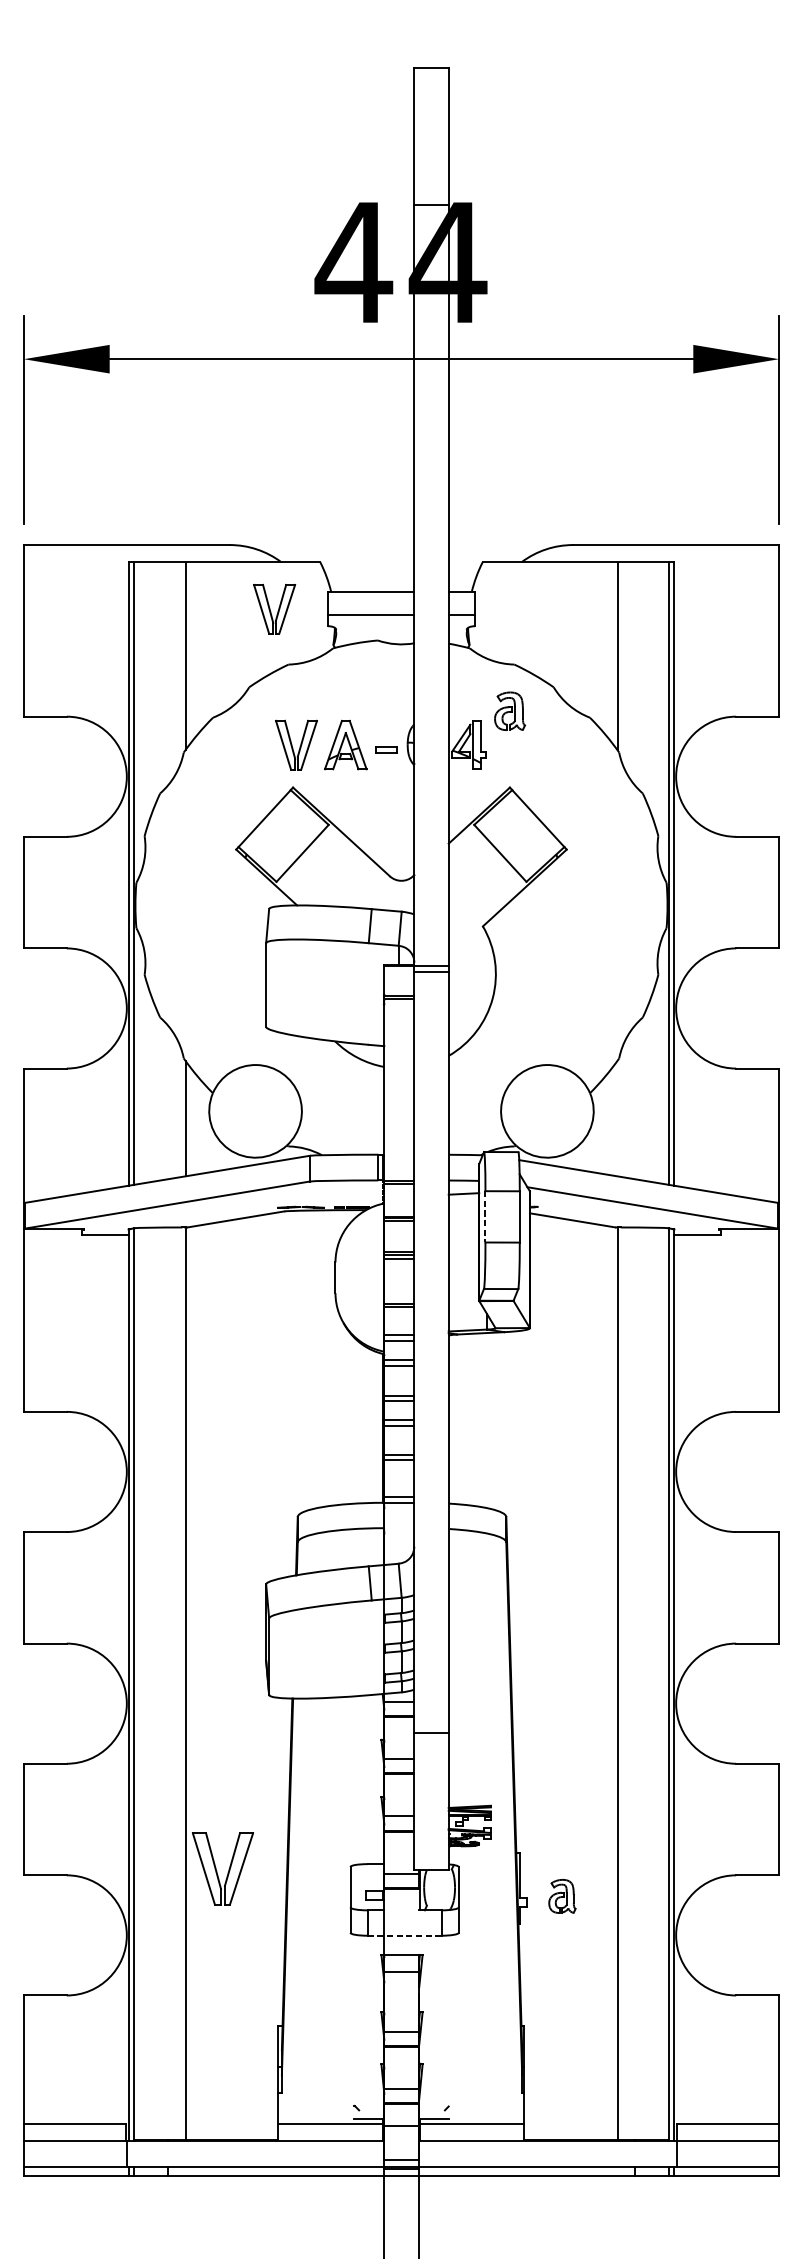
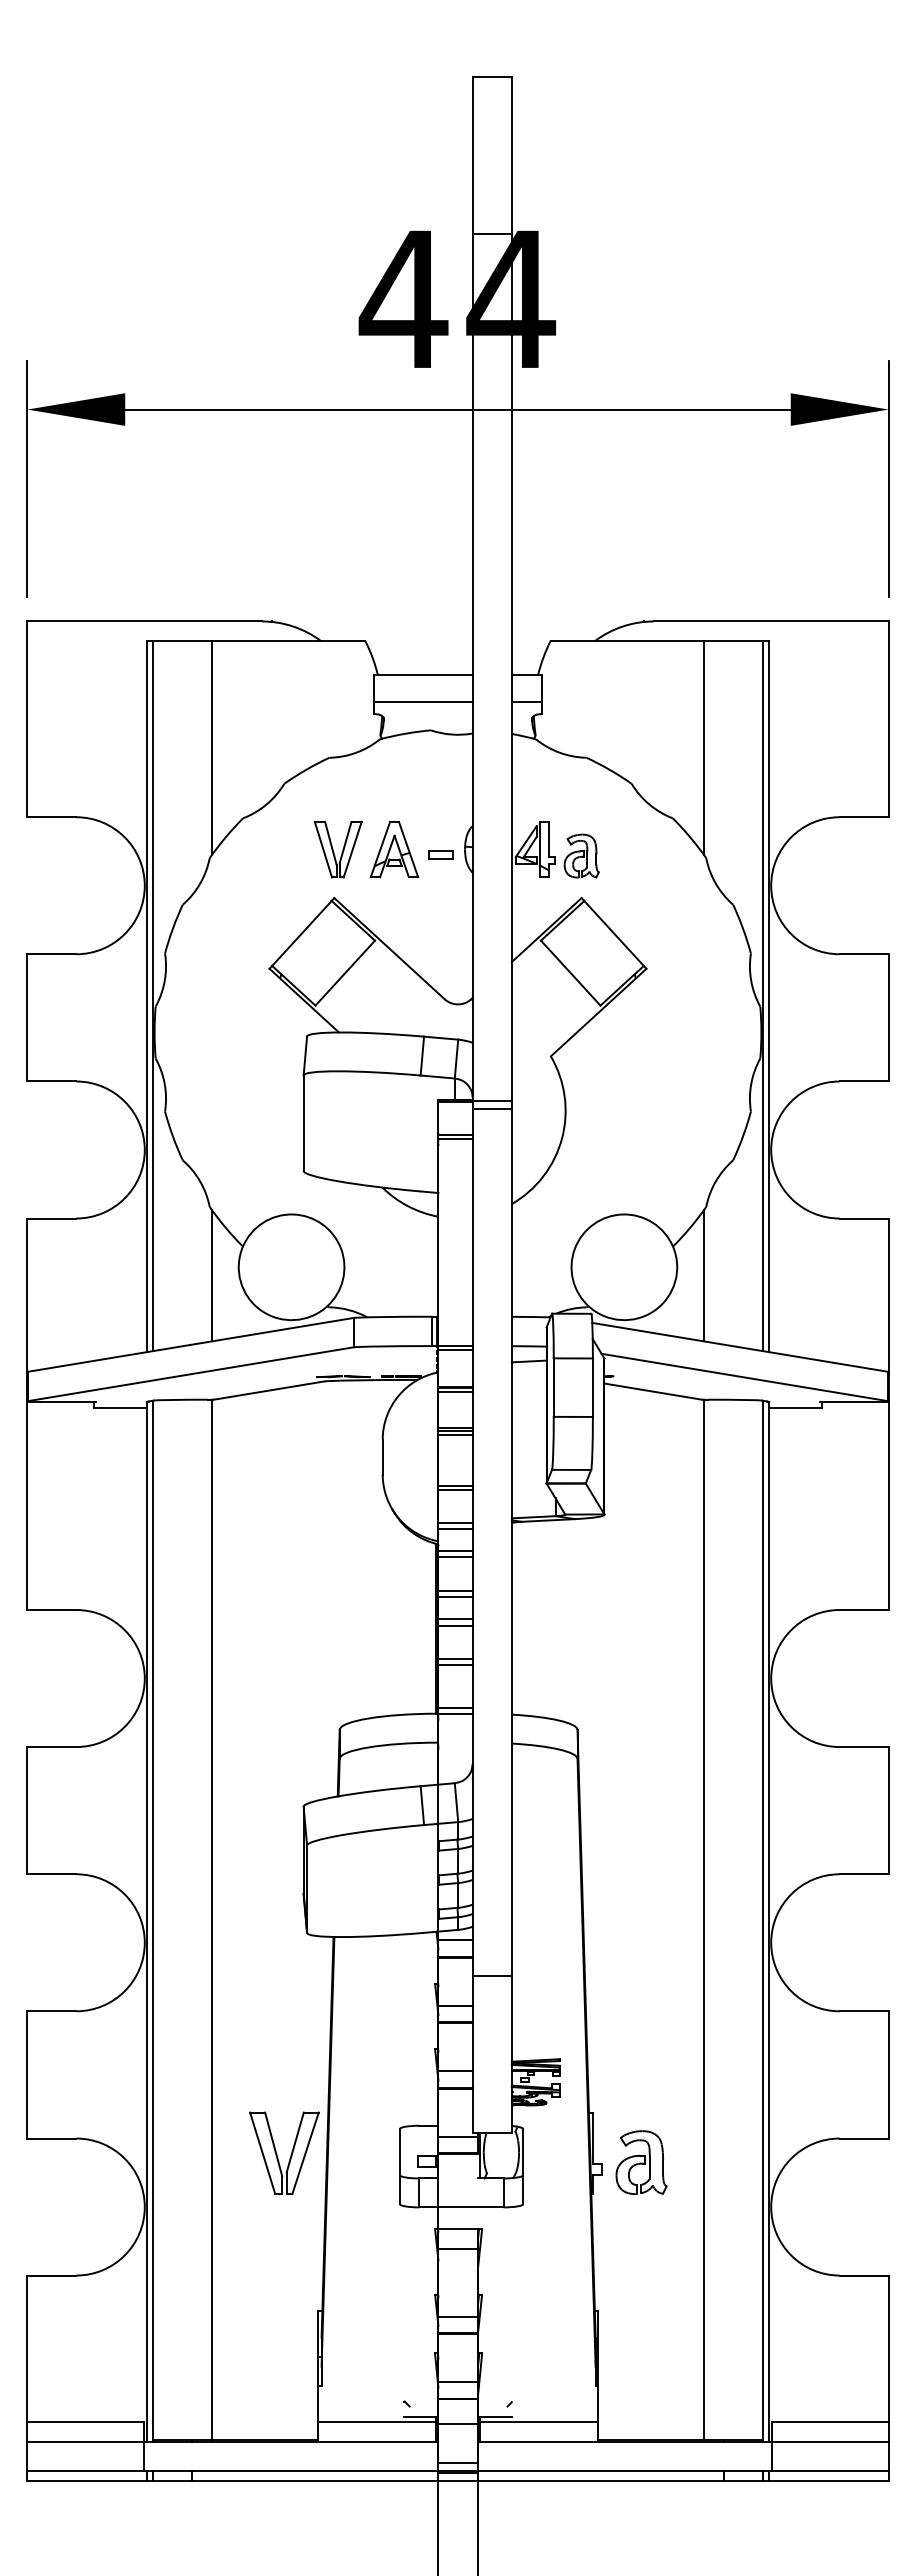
part: (273, 609) -> (312, 694), removed
part: (509, 710) -> (581, 855), moved
line: (617, 1118) -> (704, 1275), added
line: (485, 1217) -> (553, 1388), dashed -> solid
part: (228, 1870) -> (290, 2154), moved
part: (562, 1896) -> (641, 2162), size x1.67
line: (405, 1935) -> (462, 2207), dashed -> solid

